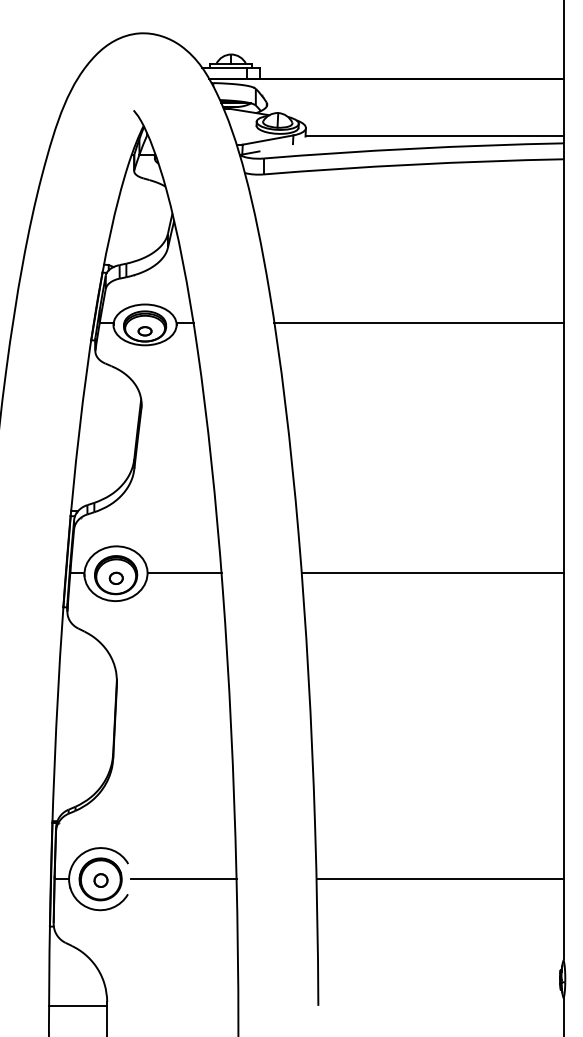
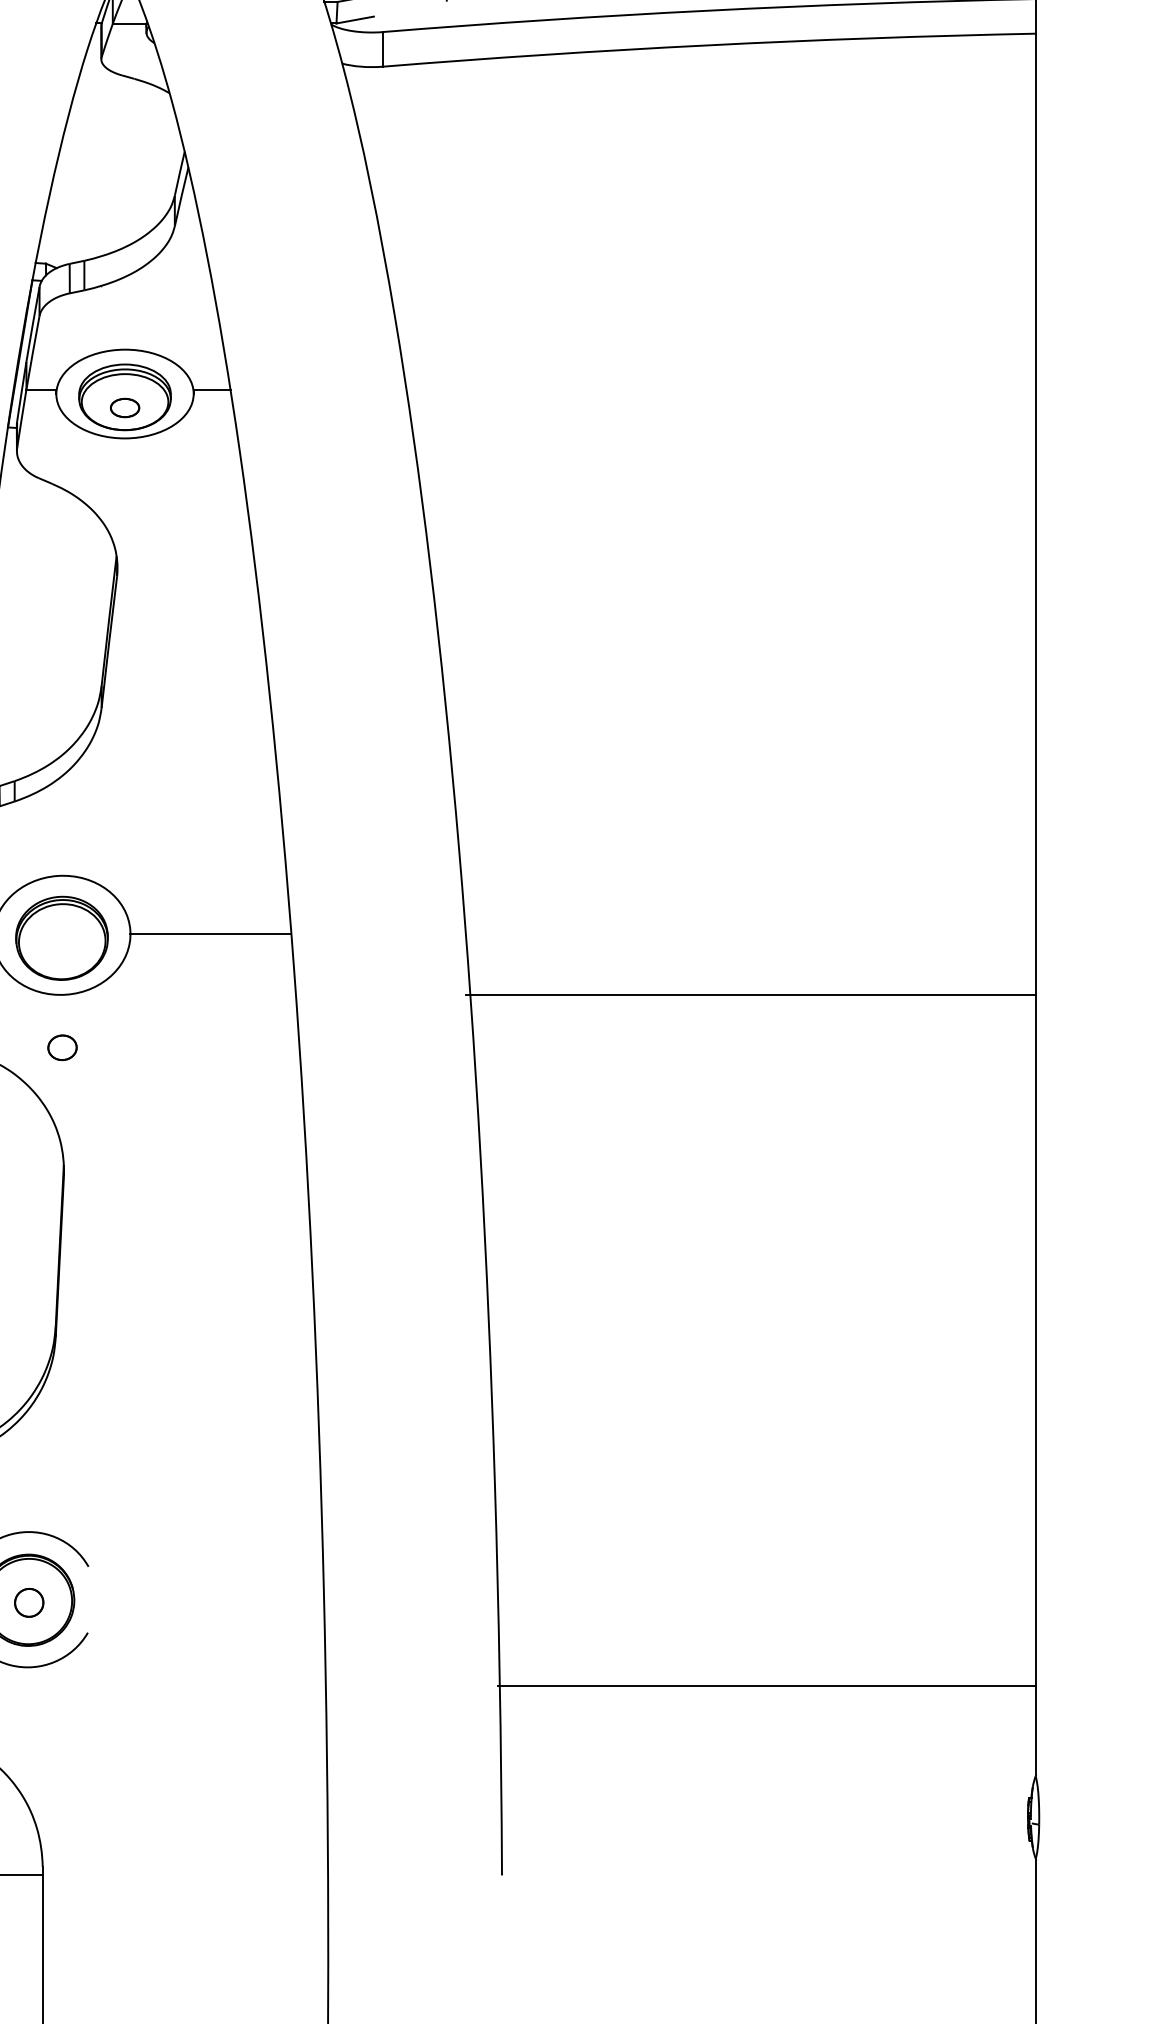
line: (418, 322) -> (719, 388), removed
line: (432, 573) -> (750, 995), moved
part: (115, 577) -> (60, 1045), moved
line: (183, 878) -> (208, 1598), removed
line: (439, 878) -> (765, 1685), moved

